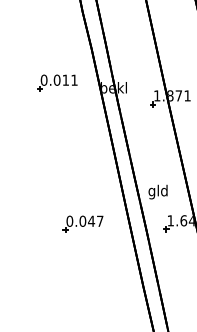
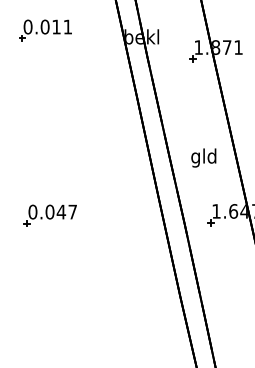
part: (57, 82) -> (45, 29), moved
text: (157, 191) -> (203, 157), moved
part: (82, 223) -> (49, 214), moved

